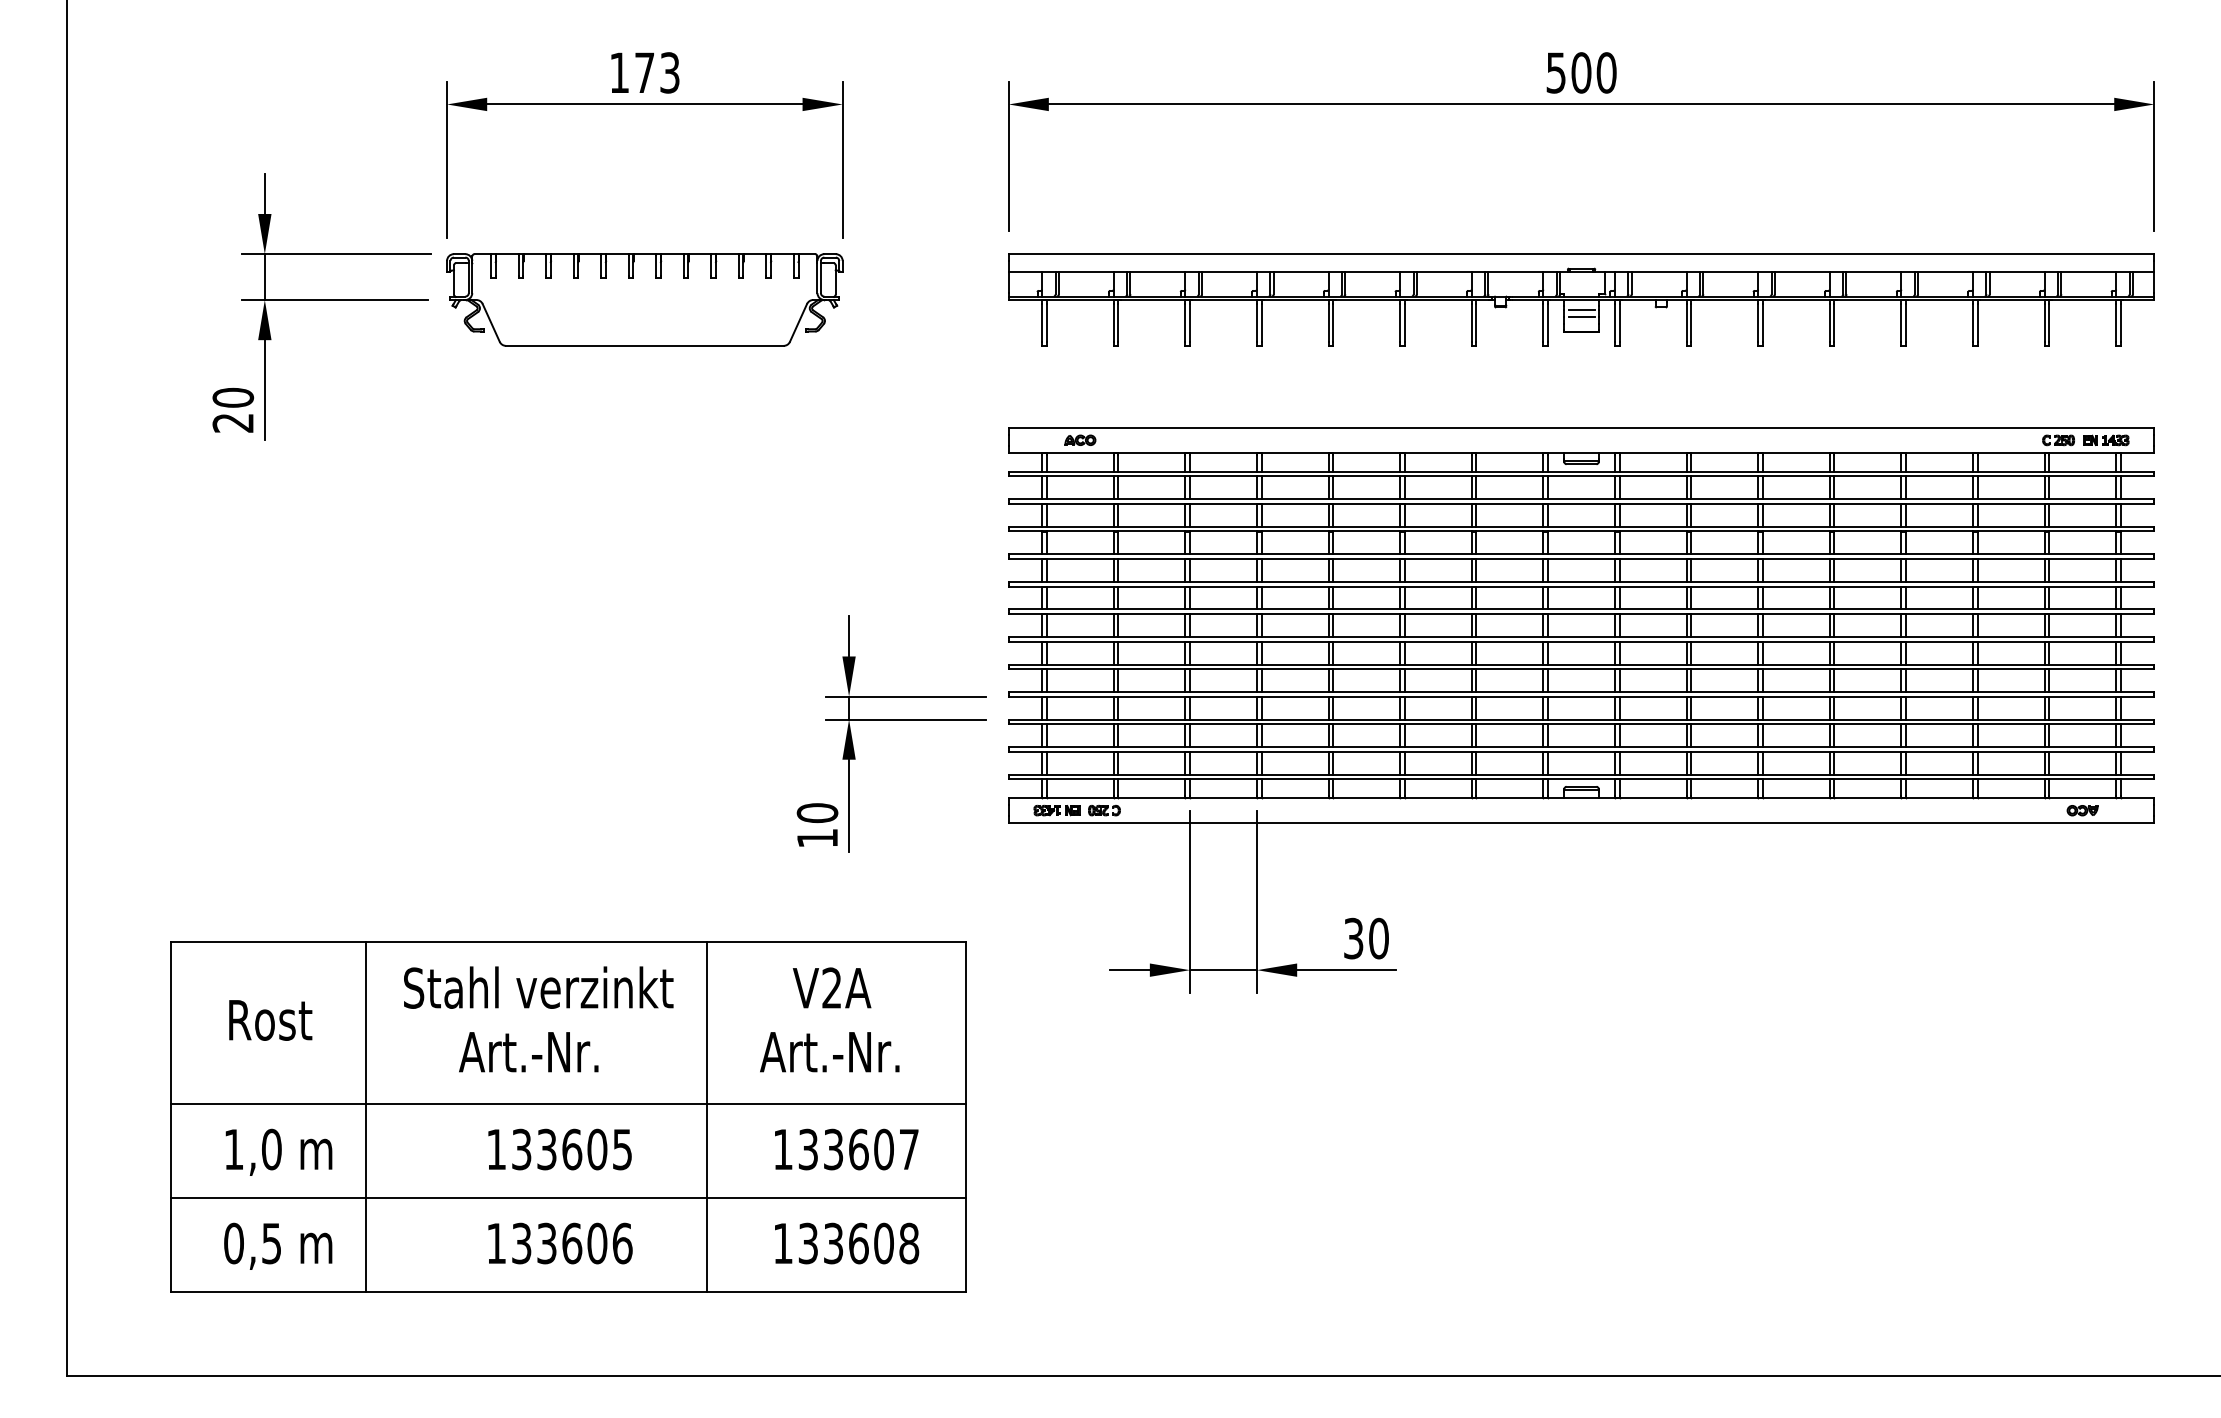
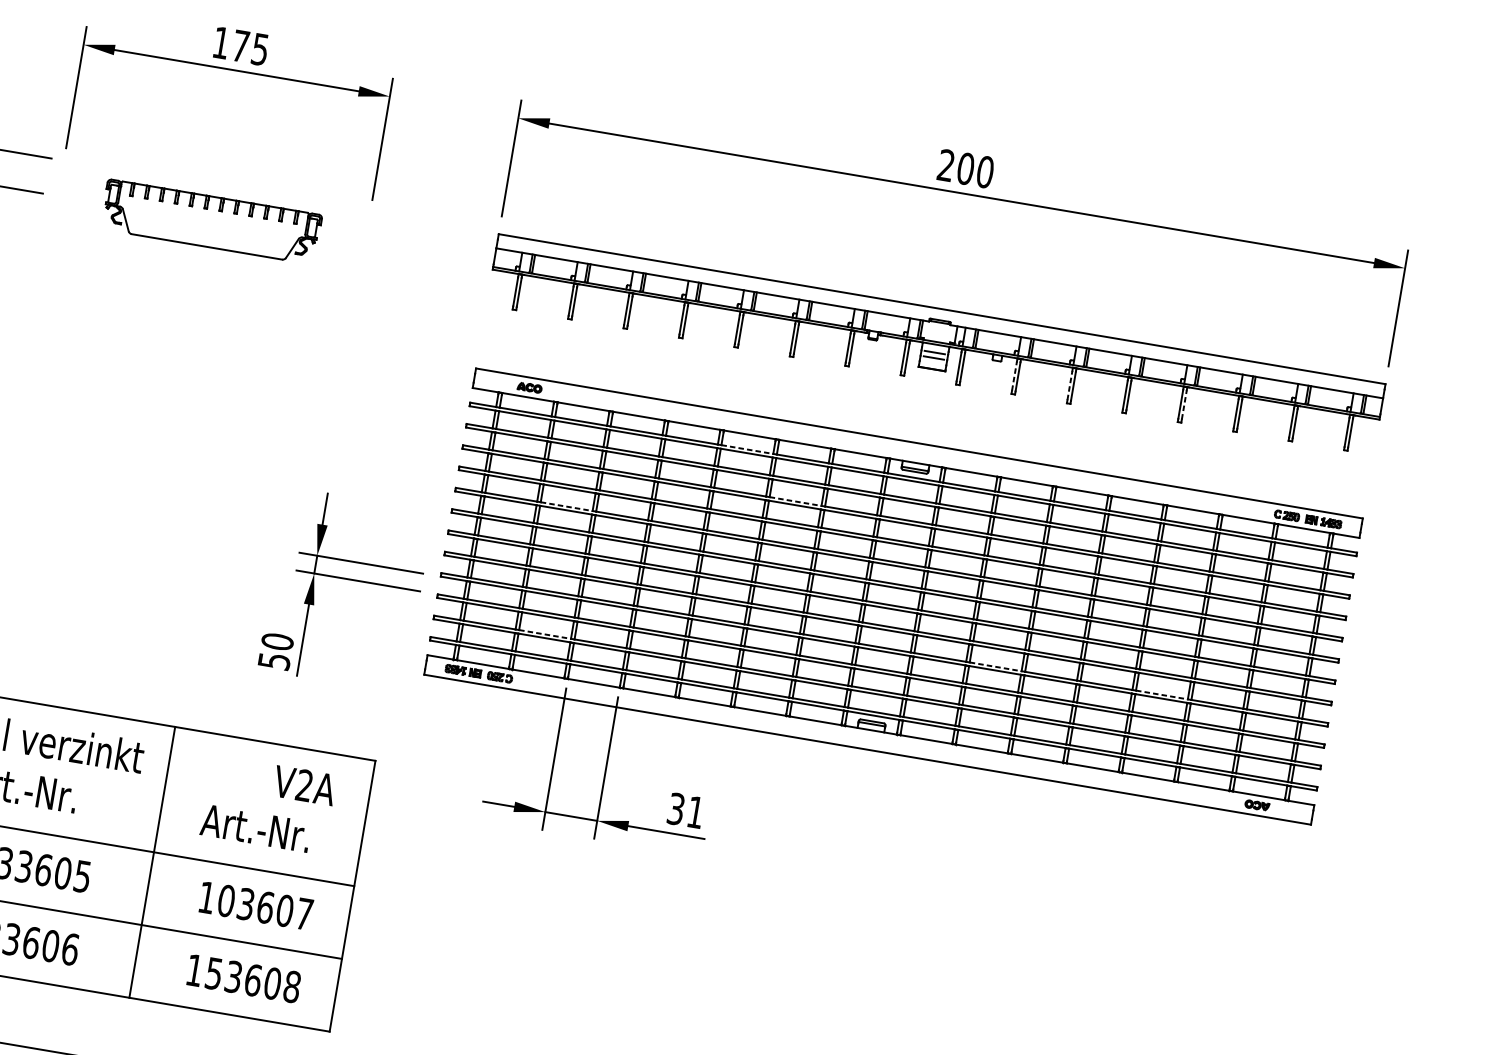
text: (670, 72) -> (260, 49), 173 -> 175
text: (1555, 72) -> (945, 165), 500 -> 200
part: (644, 299) -> (210, 221), size x0.7
line: (1686, 322) -> (1014, 375), solid -> dashed
line: (1758, 322) -> (1070, 385), solid -> dashed
line: (1906, 322) -> (1184, 404), solid -> dashed
line: (1366, 471) -> (747, 449), solid -> dashed
line: (1438, 526) -> (795, 501), solid -> dashed
line: (1151, 581) -> (566, 506), solid -> dashed
line: (1724, 692) -> (995, 667), solid -> dashed
line: (1939, 692) -> (1161, 695), solid -> dashed
line: (1151, 747) -> (544, 634), solid -> dashed
text: (817, 838) -> (274, 661), 10 -> 50
text: (1378, 938) -> (695, 812), 30 -> 31
text: (831, 987) -> (304, 785), moved
text: (808, 1149) -> (226, 900), 133607 -> 103607
text: (808, 1242) -> (214, 972), 133608 -> 153608

